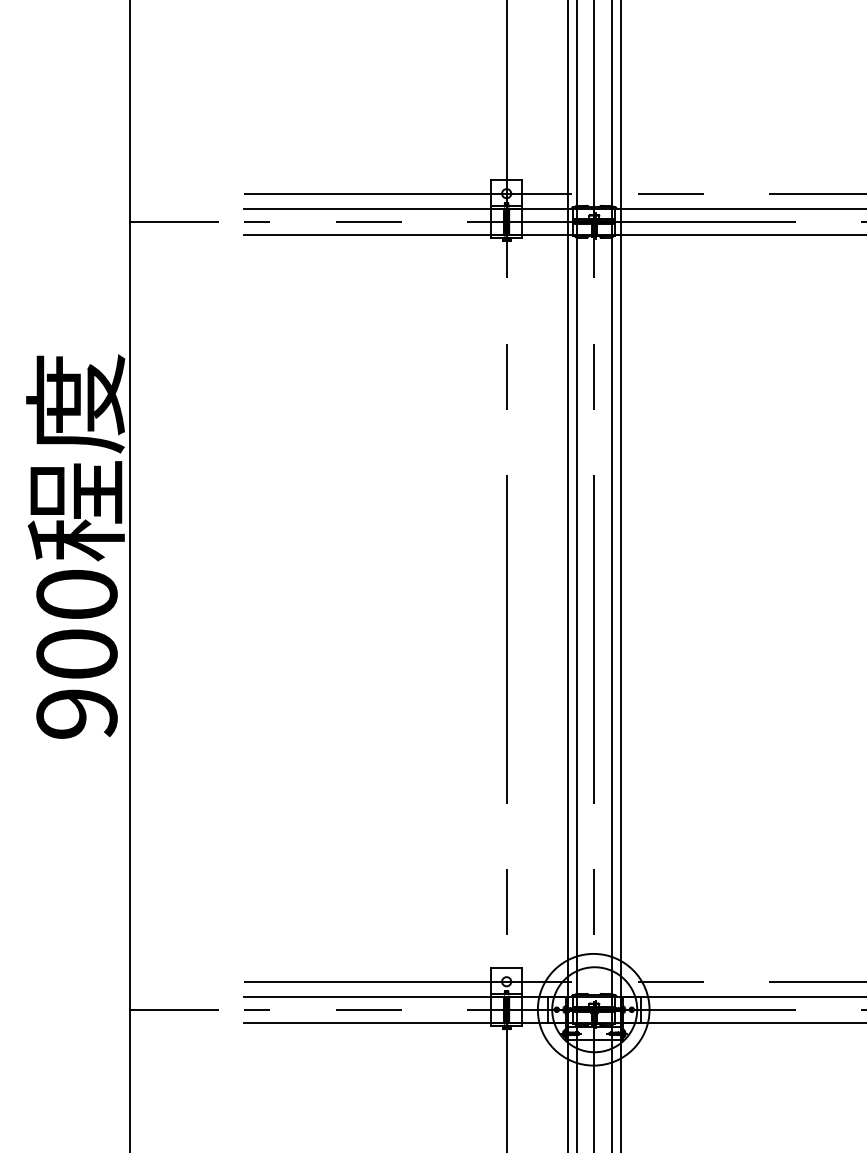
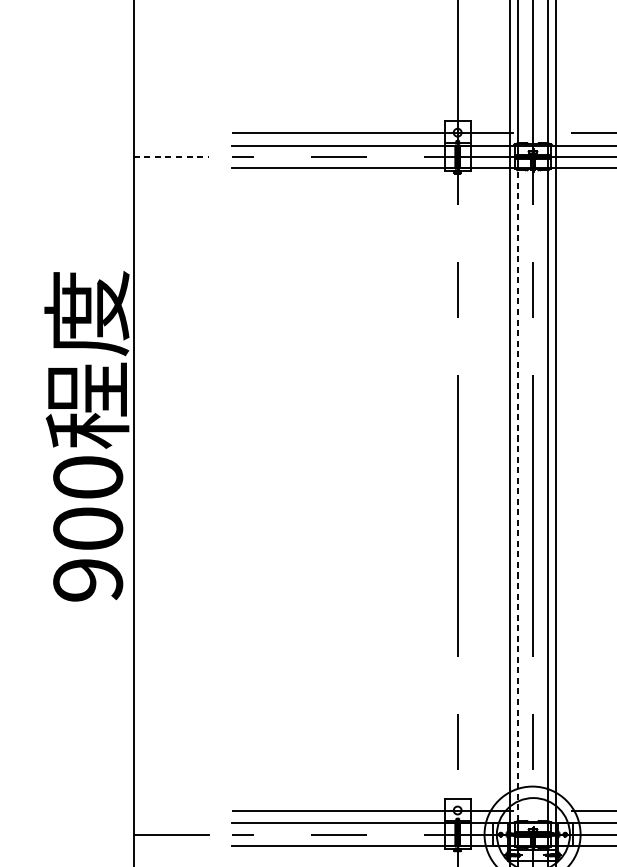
line: (173, 221) -> (171, 156), solid -> dashed
line: (576, 615) -> (517, 495), solid -> dashed

